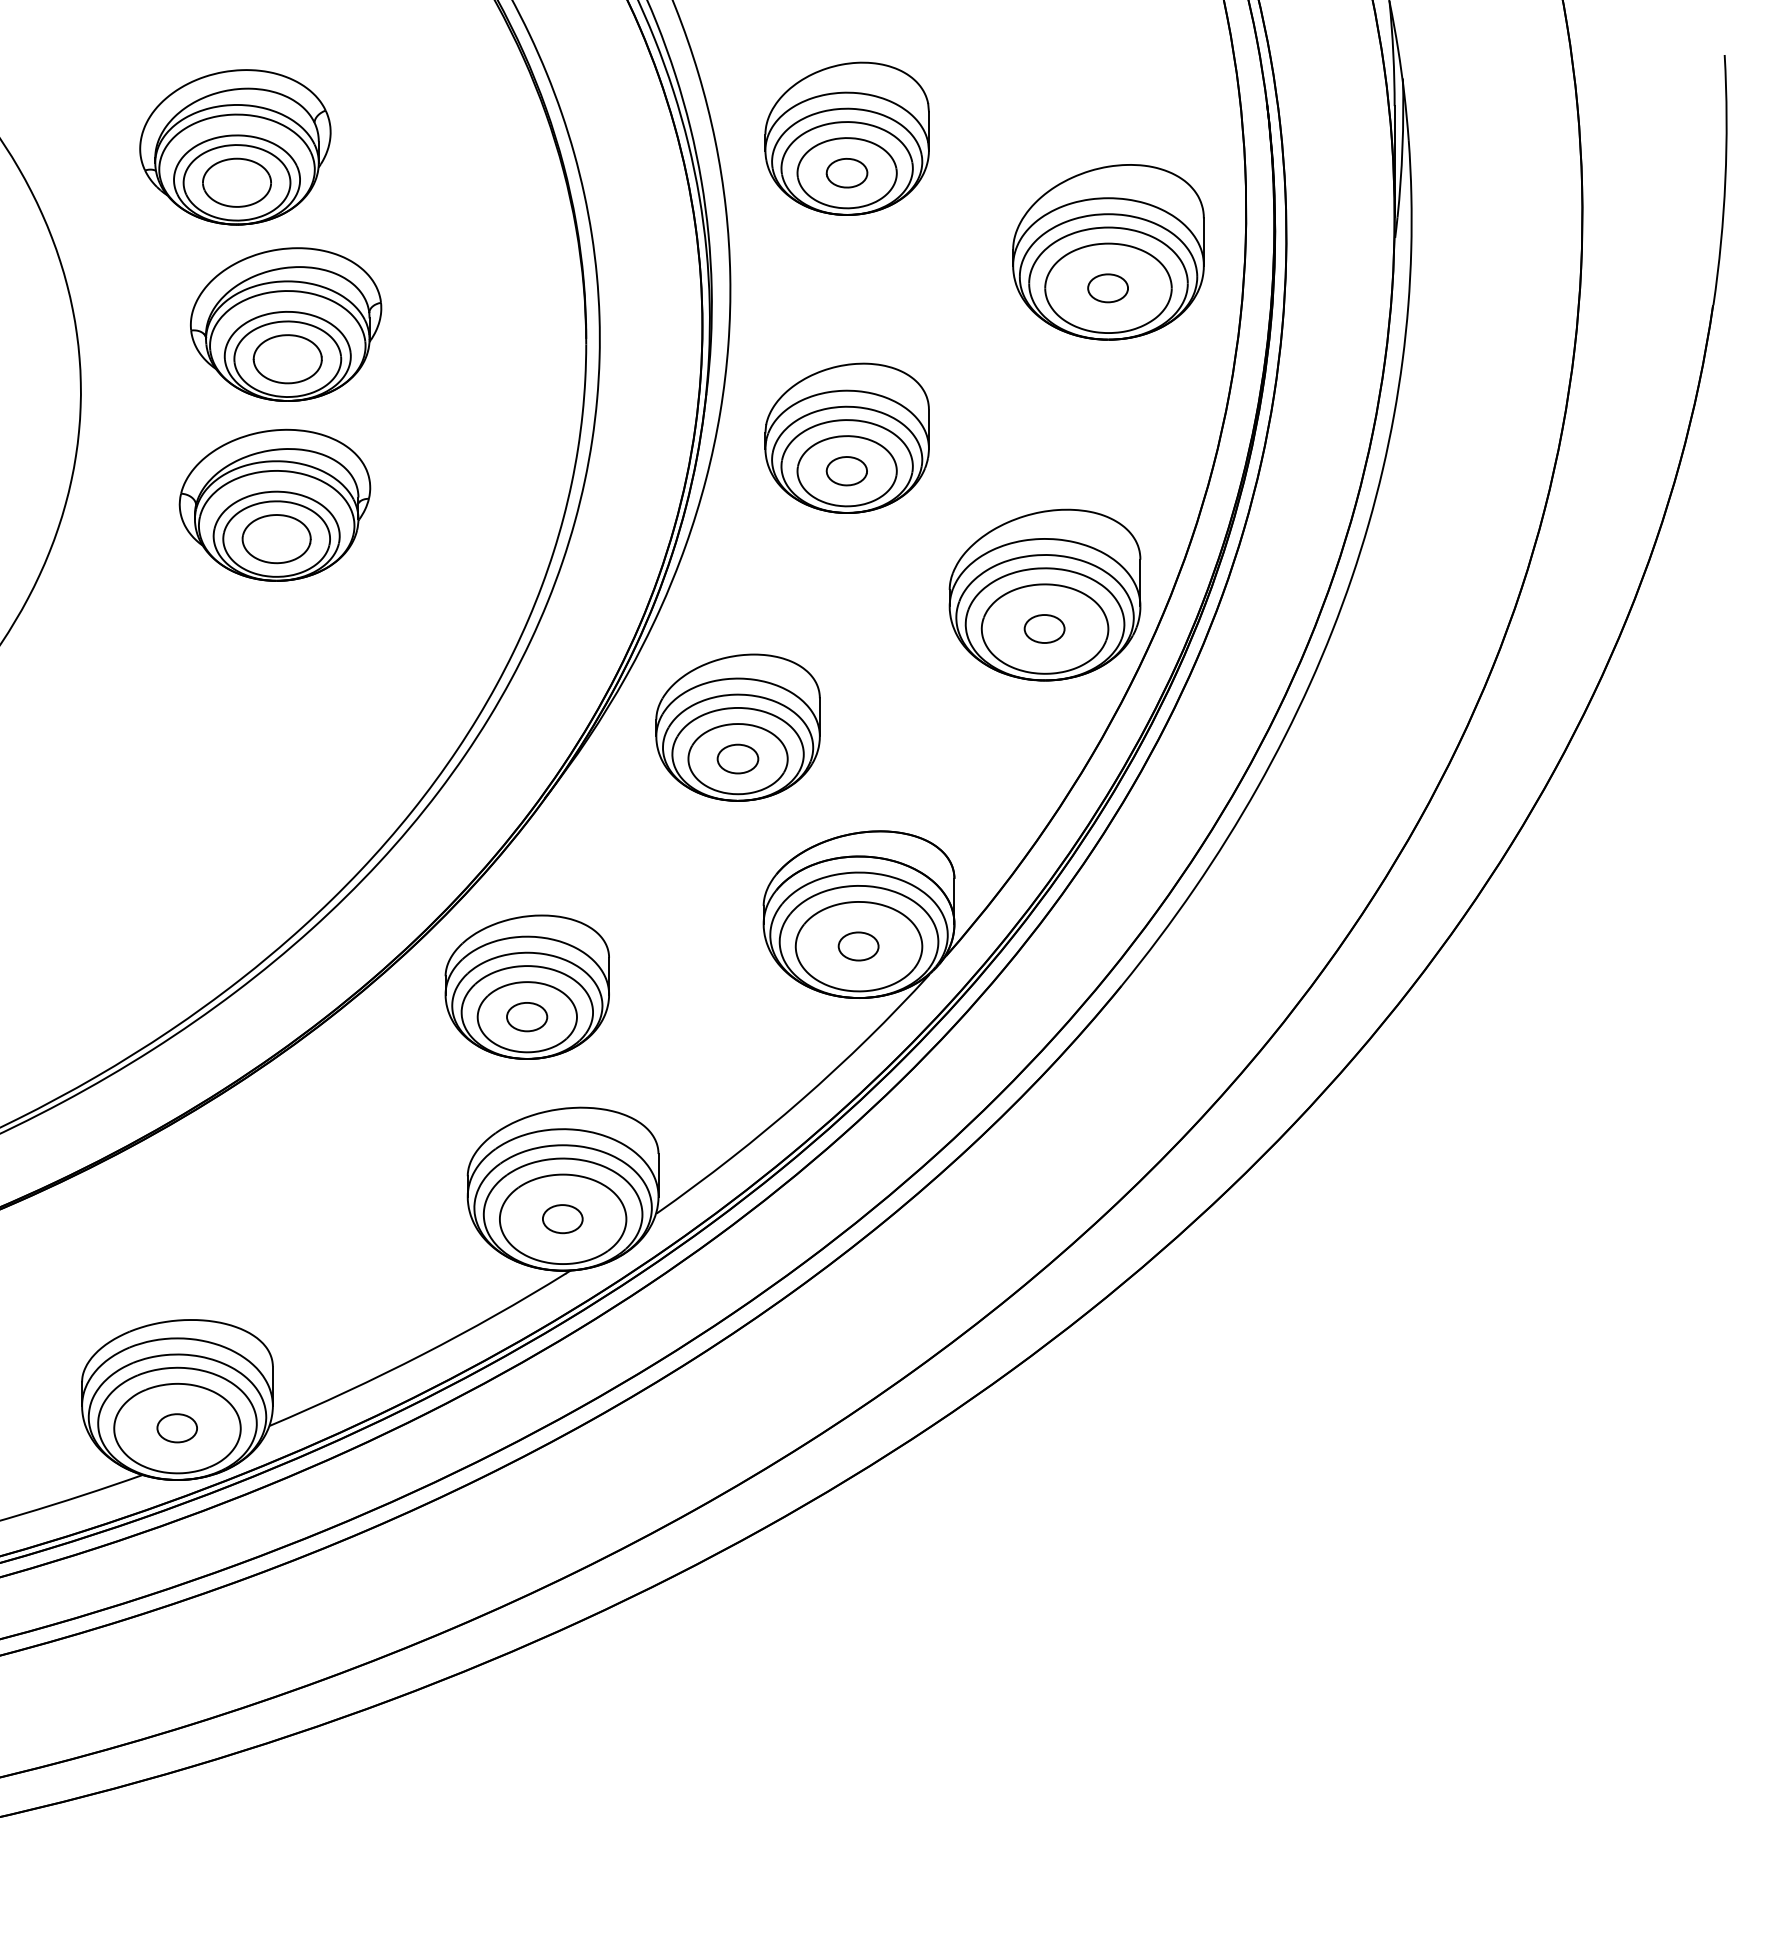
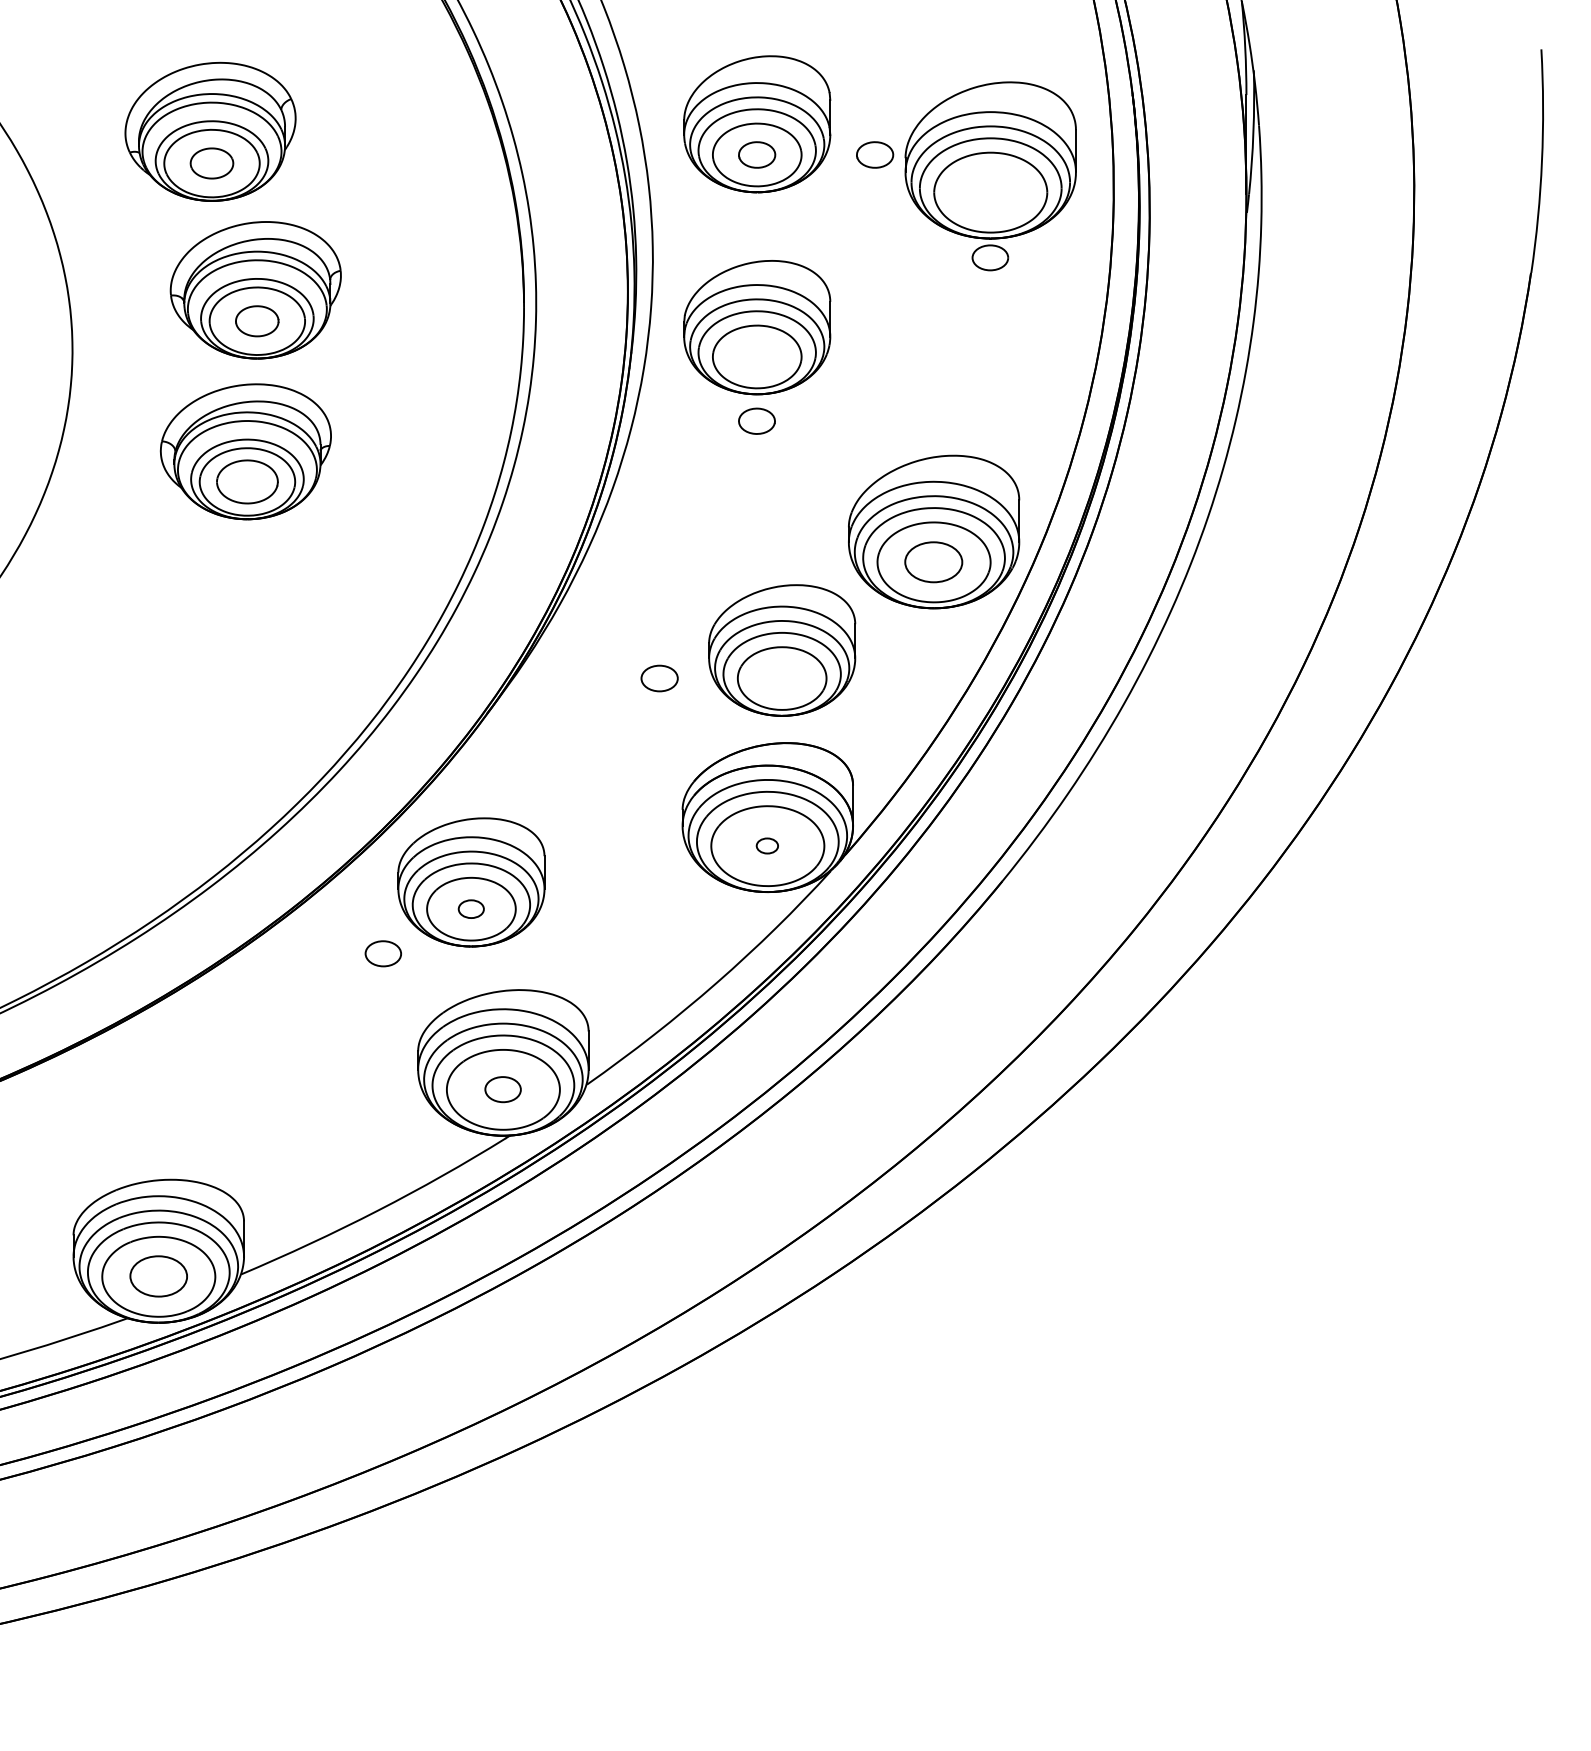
part: (978, 173) -> (874, 155), added
part: (236, 182) -> (211, 163), size x0.7
part: (1108, 252) -> (990, 160), moved
part: (287, 359) -> (257, 321), size x0.7
part: (846, 437) -> (756, 326), moved
part: (1044, 628) -> (933, 561), size x1.6
part: (737, 727) -> (781, 650), moved
part: (858, 946) -> (767, 846), size x0.6
part: (527, 1017) -> (471, 909), size x0.7
part: (428, 1067) -> (383, 954), added
part: (176, 1428) -> (157, 1276), size x1.6

